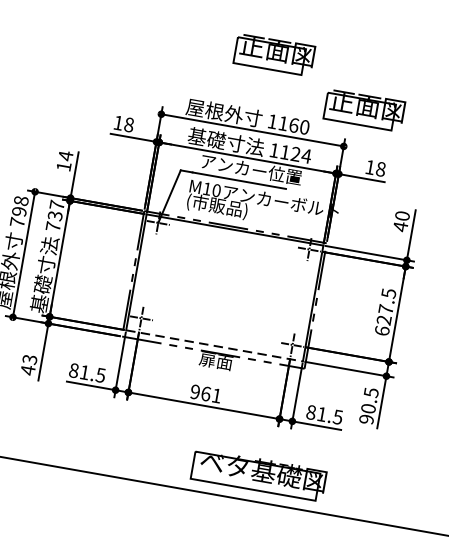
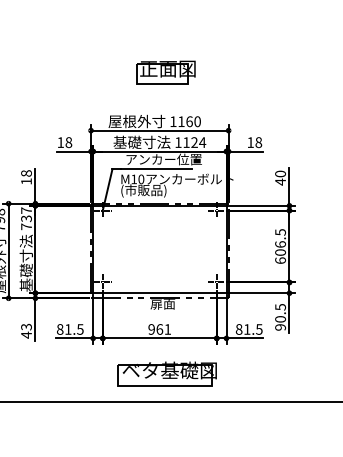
part: (363, 110) -> (238, 101), removed
text: (65, 155) -> (26, 173), 14 -> 18
text: (384, 314) -> (280, 248), 627.5 -> 606.5
line: (214, 346) -> (159, 293), dashed -> solid
part: (258, 474) -> (166, 373), moved

